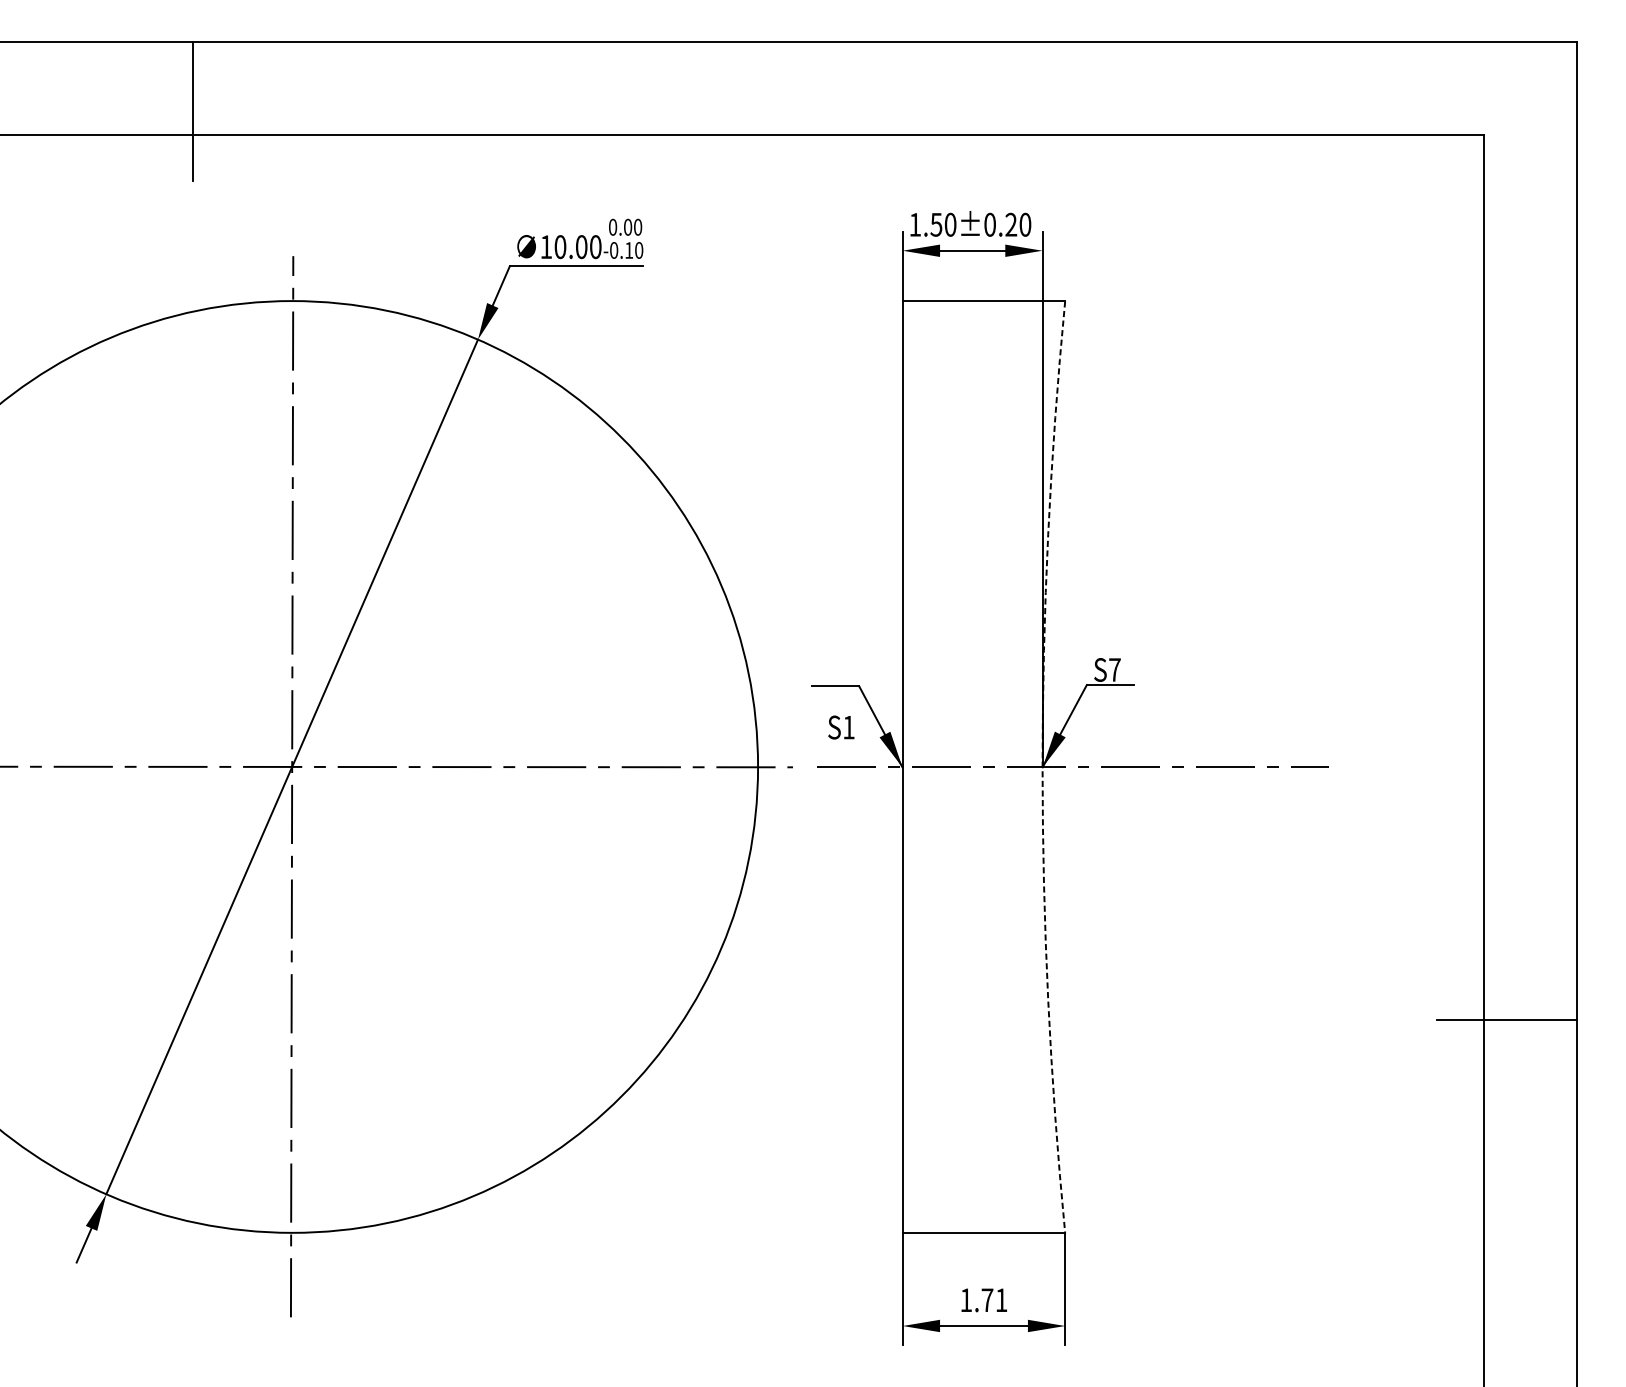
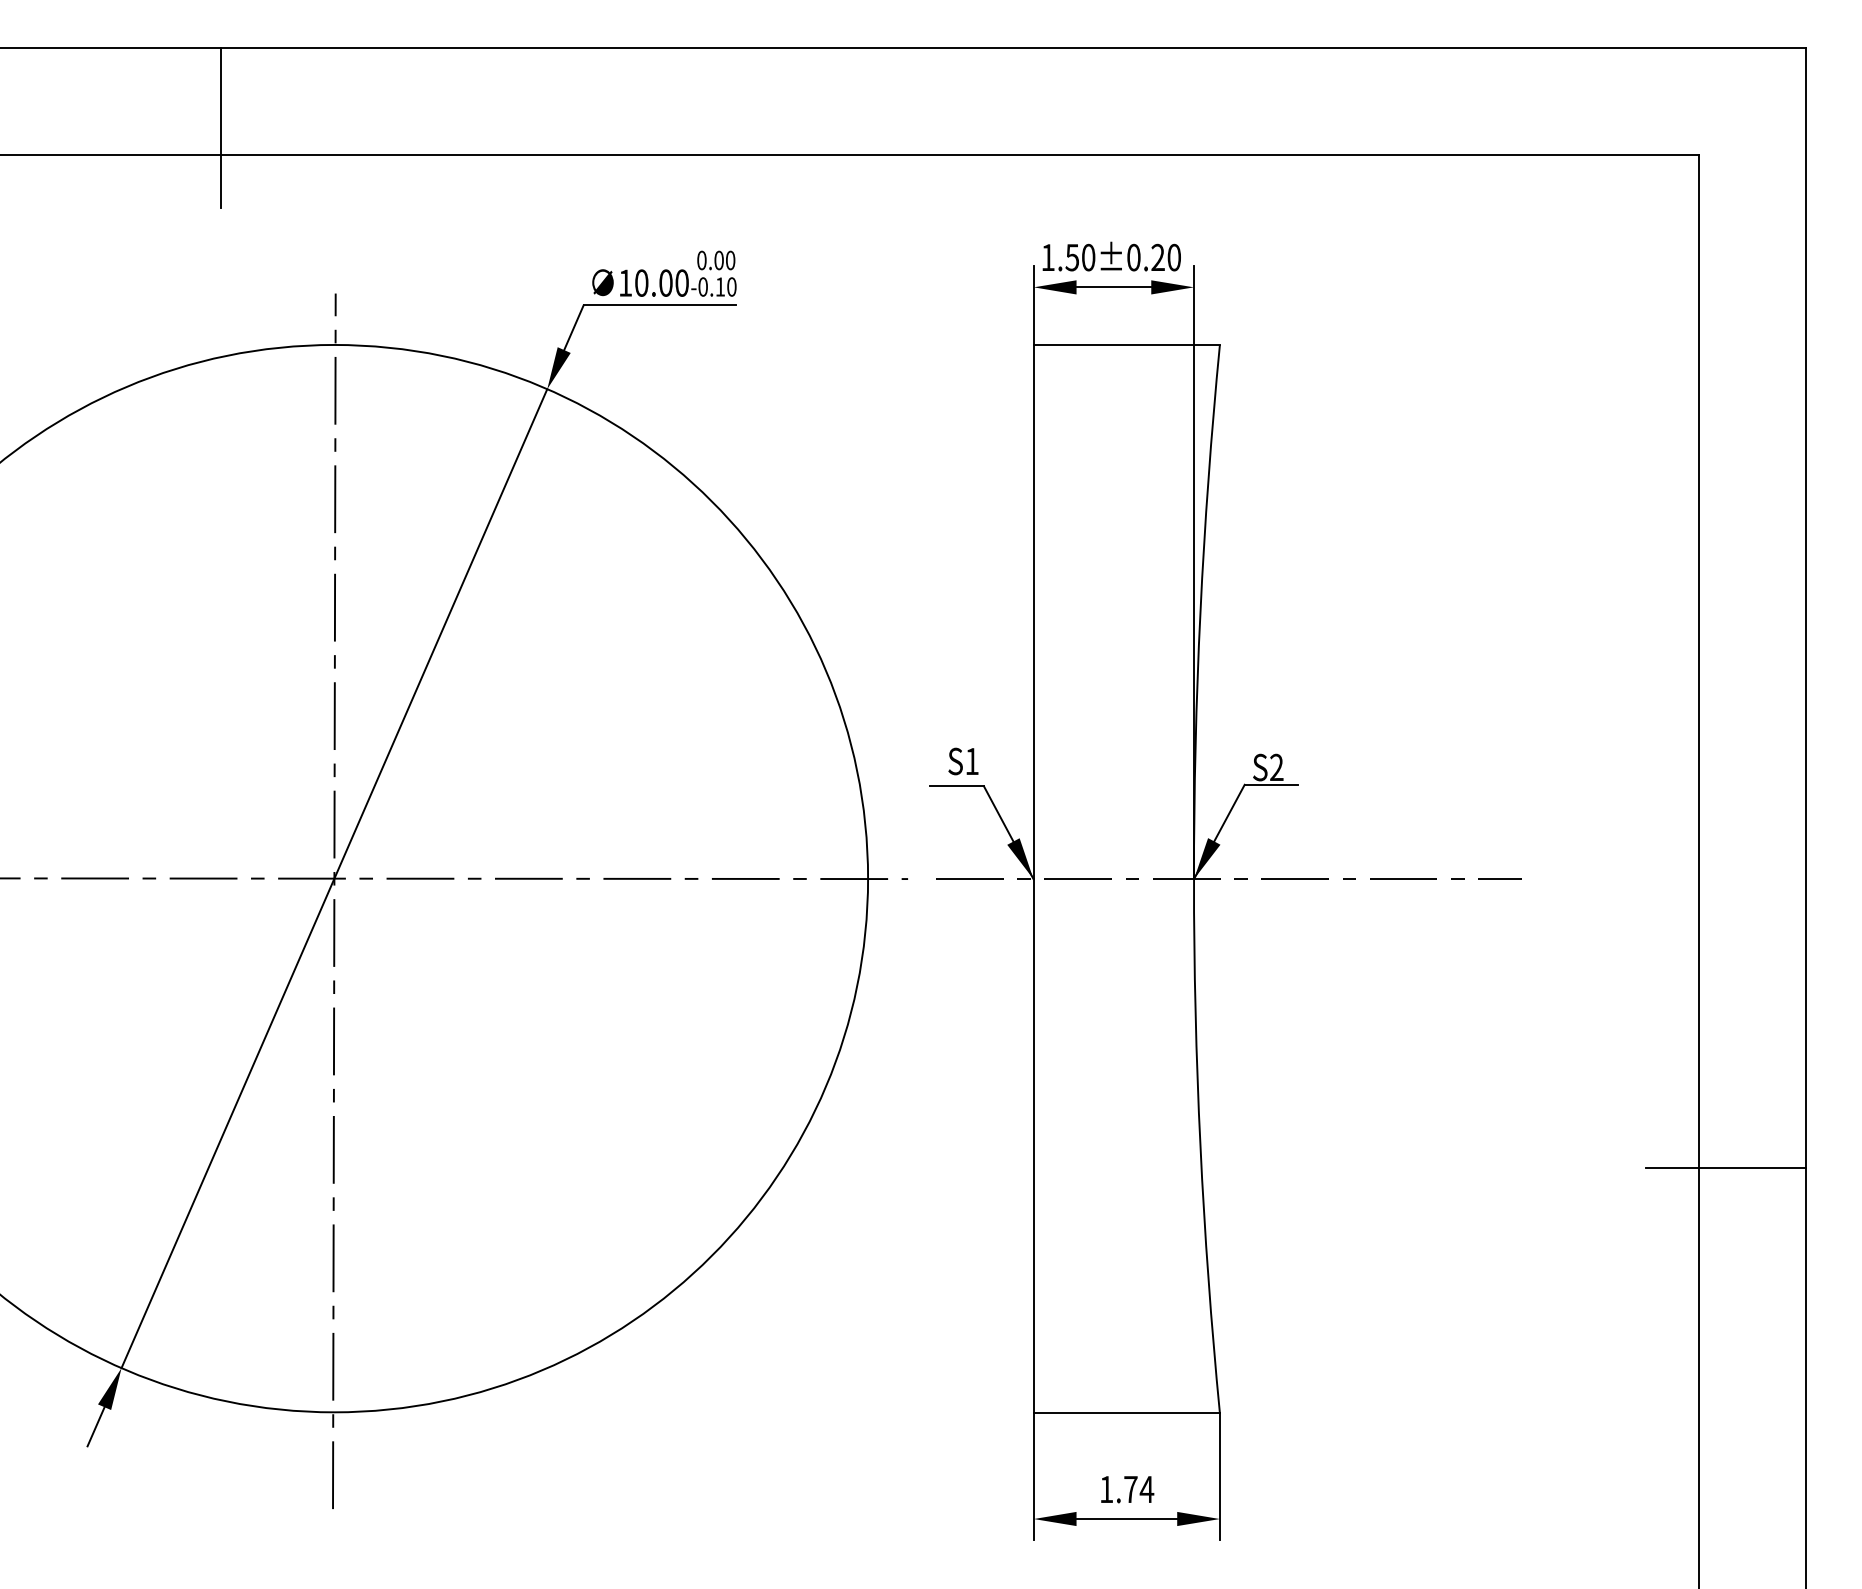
text: (1114, 669) -> (1276, 766), S7 -> S2
text: (841, 727) -> (963, 761), moved
arc: (1042, 767) -> (1193, 879), dashed -> solid
text: (1001, 1300) -> (1146, 1489), 1.71 -> 1.74

